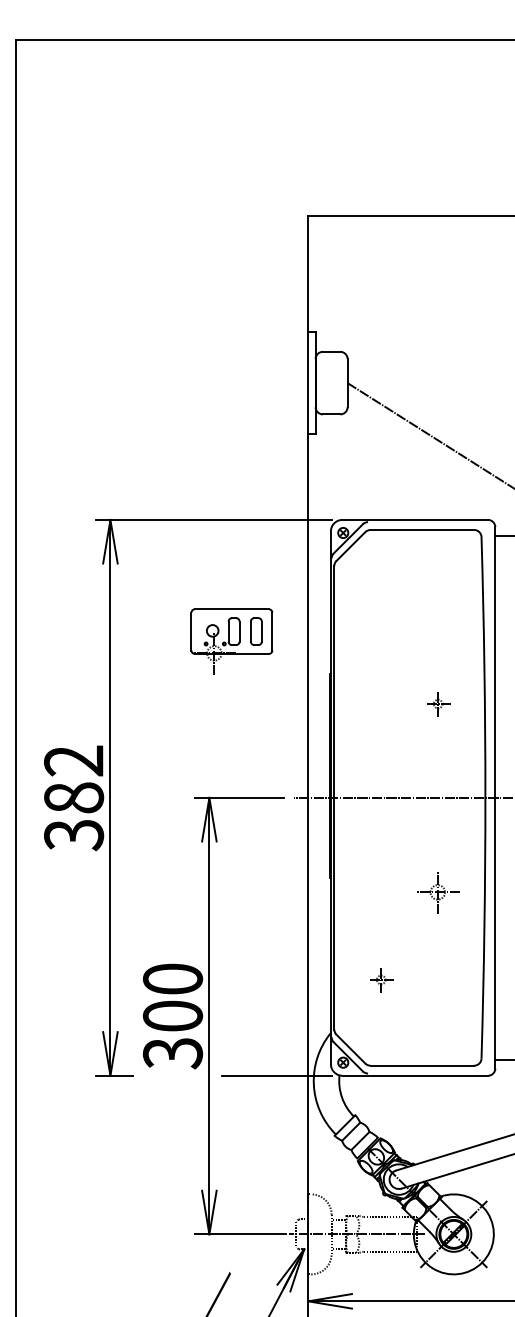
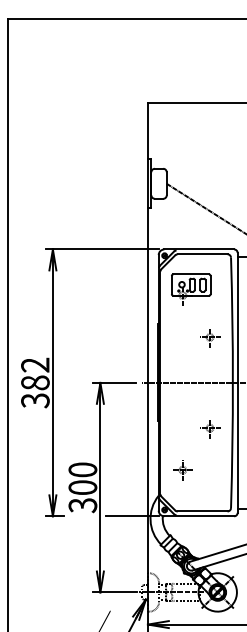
part: (232, 640) -> (191, 289), moved
part: (438, 705) -> (210, 338), size x1.67
part: (380, 980) -> (182, 470), size x1.67

